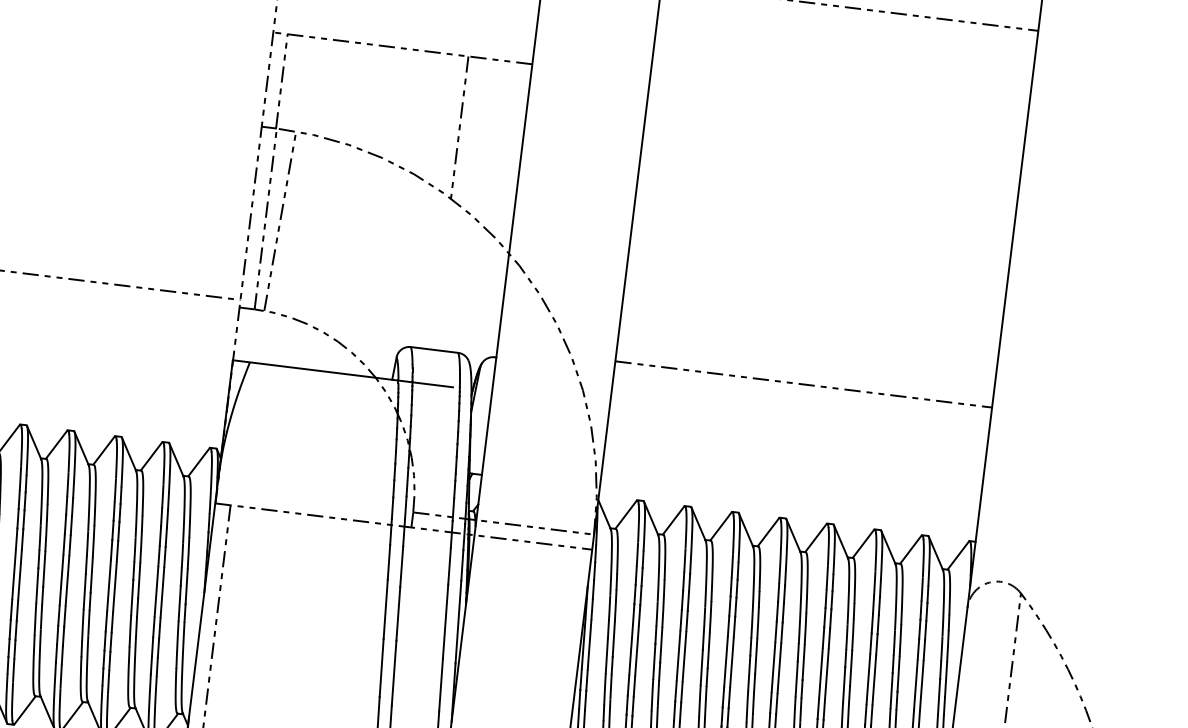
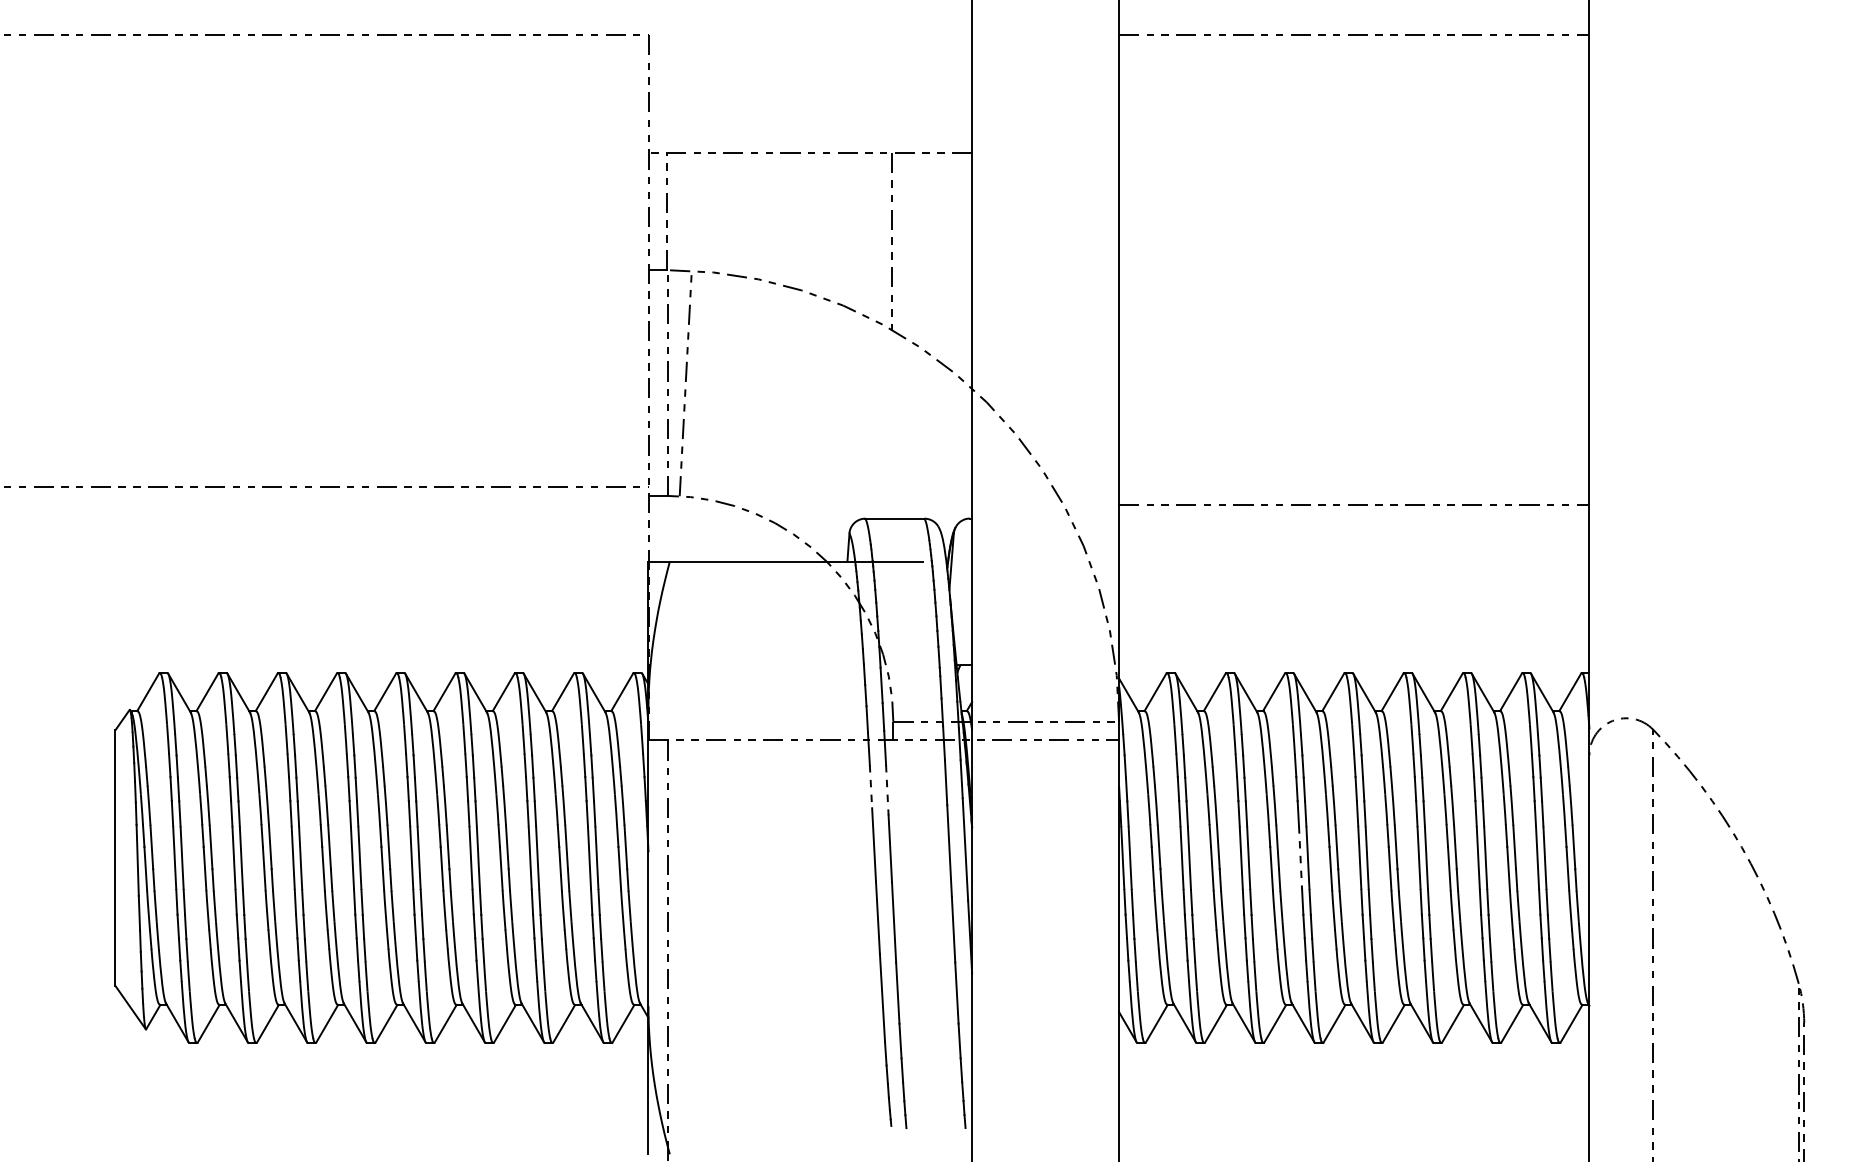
line: (389, 562) -> (871, 786), solid -> dashed
line: (401, 566) -> (887, 790), solid -> dashed
line: (725, 662) -> (1300, 858), solid -> dashed

